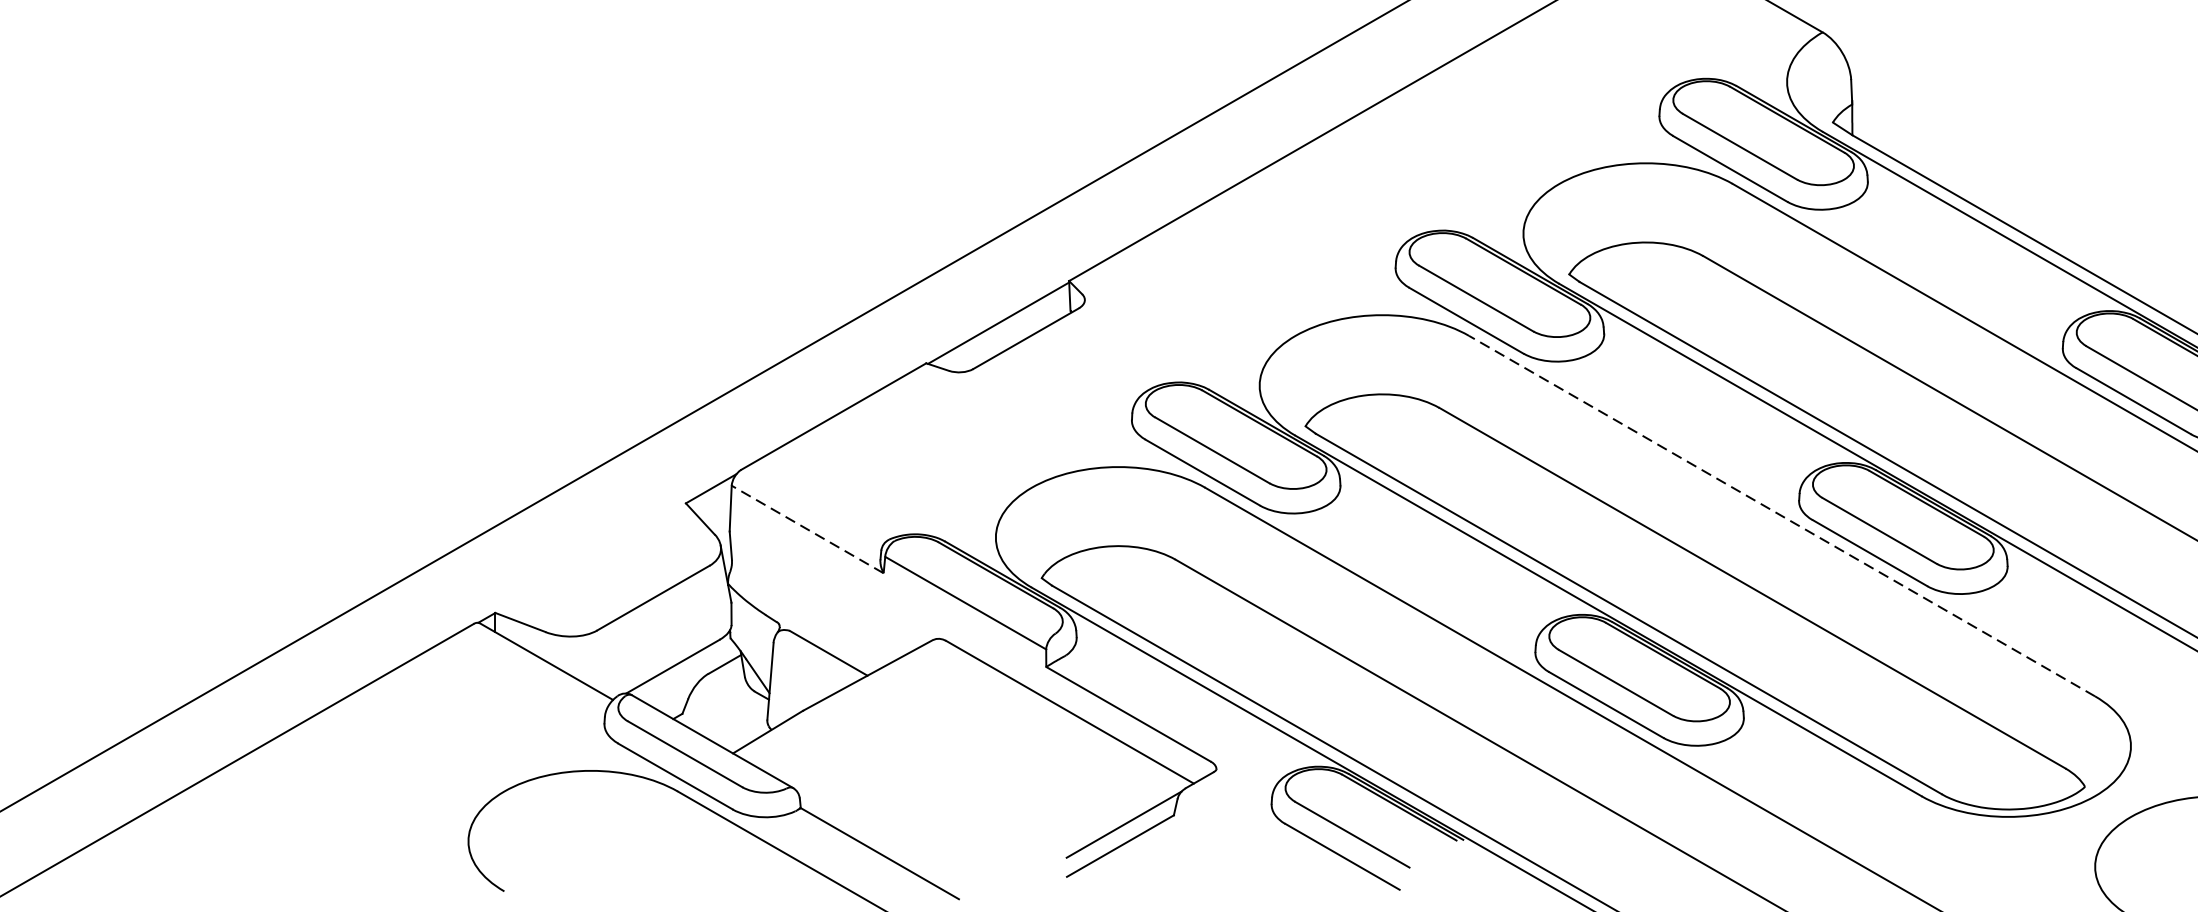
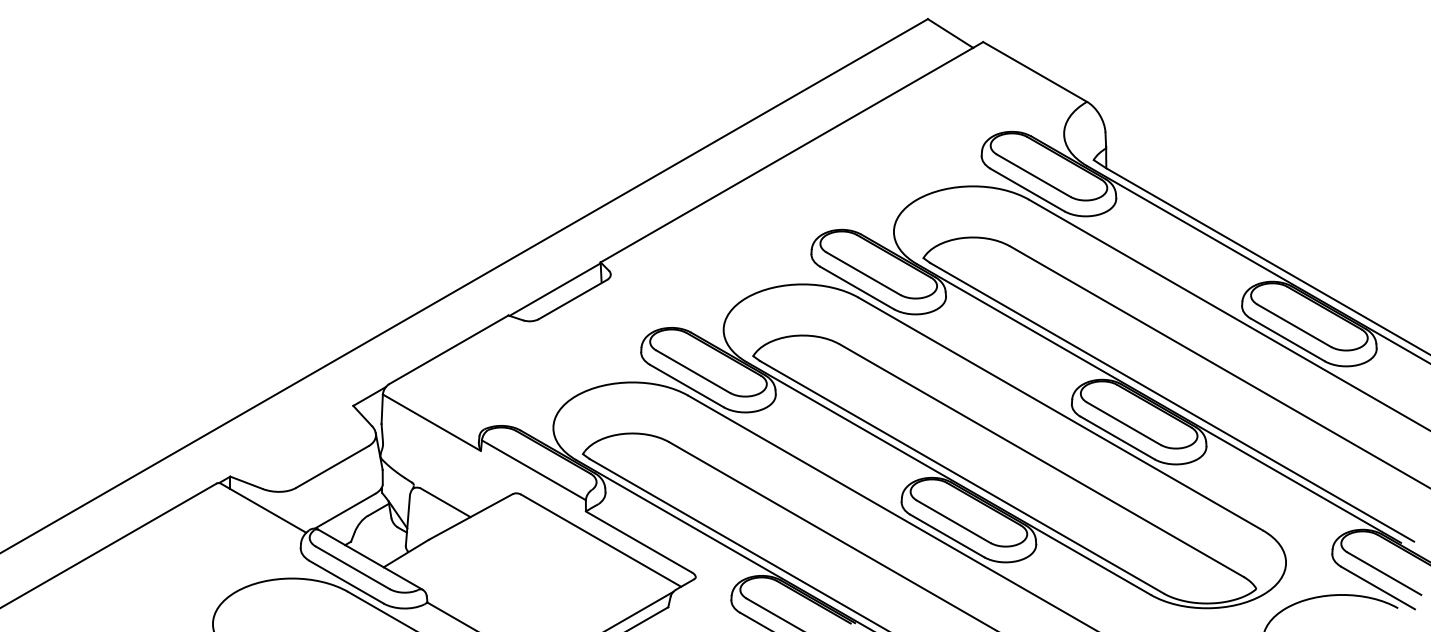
line: (1781, 515) -> (1060, 413), dashed -> solid
line: (807, 529) -> (431, 422), dashed -> solid

